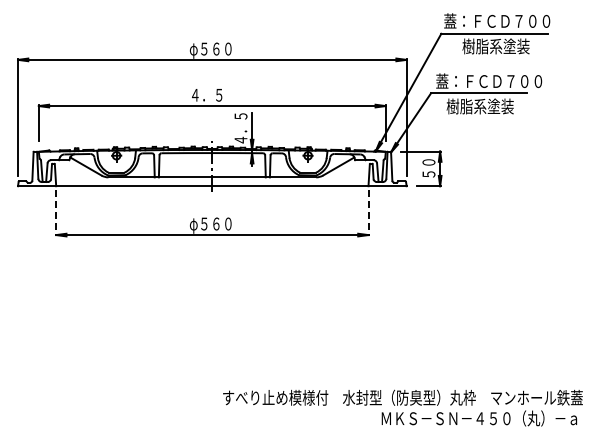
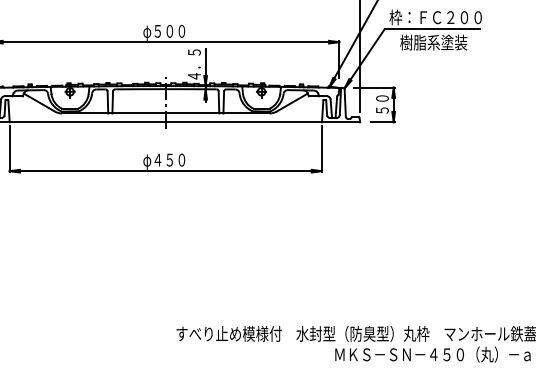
text: (489, 81) -> (443, 17), 蓋：ＦＣＤ７００ -> 枠：ＦＣ２００
text: (210, 96) -> (164, 32), ４．５ -> φ５００
line: (56, 213) -> (10, 149), dashed -> solid
line: (368, 213) -> (322, 149), dashed -> solid
text: (210, 223) -> (164, 159), φ５６０ -> φ４５０

